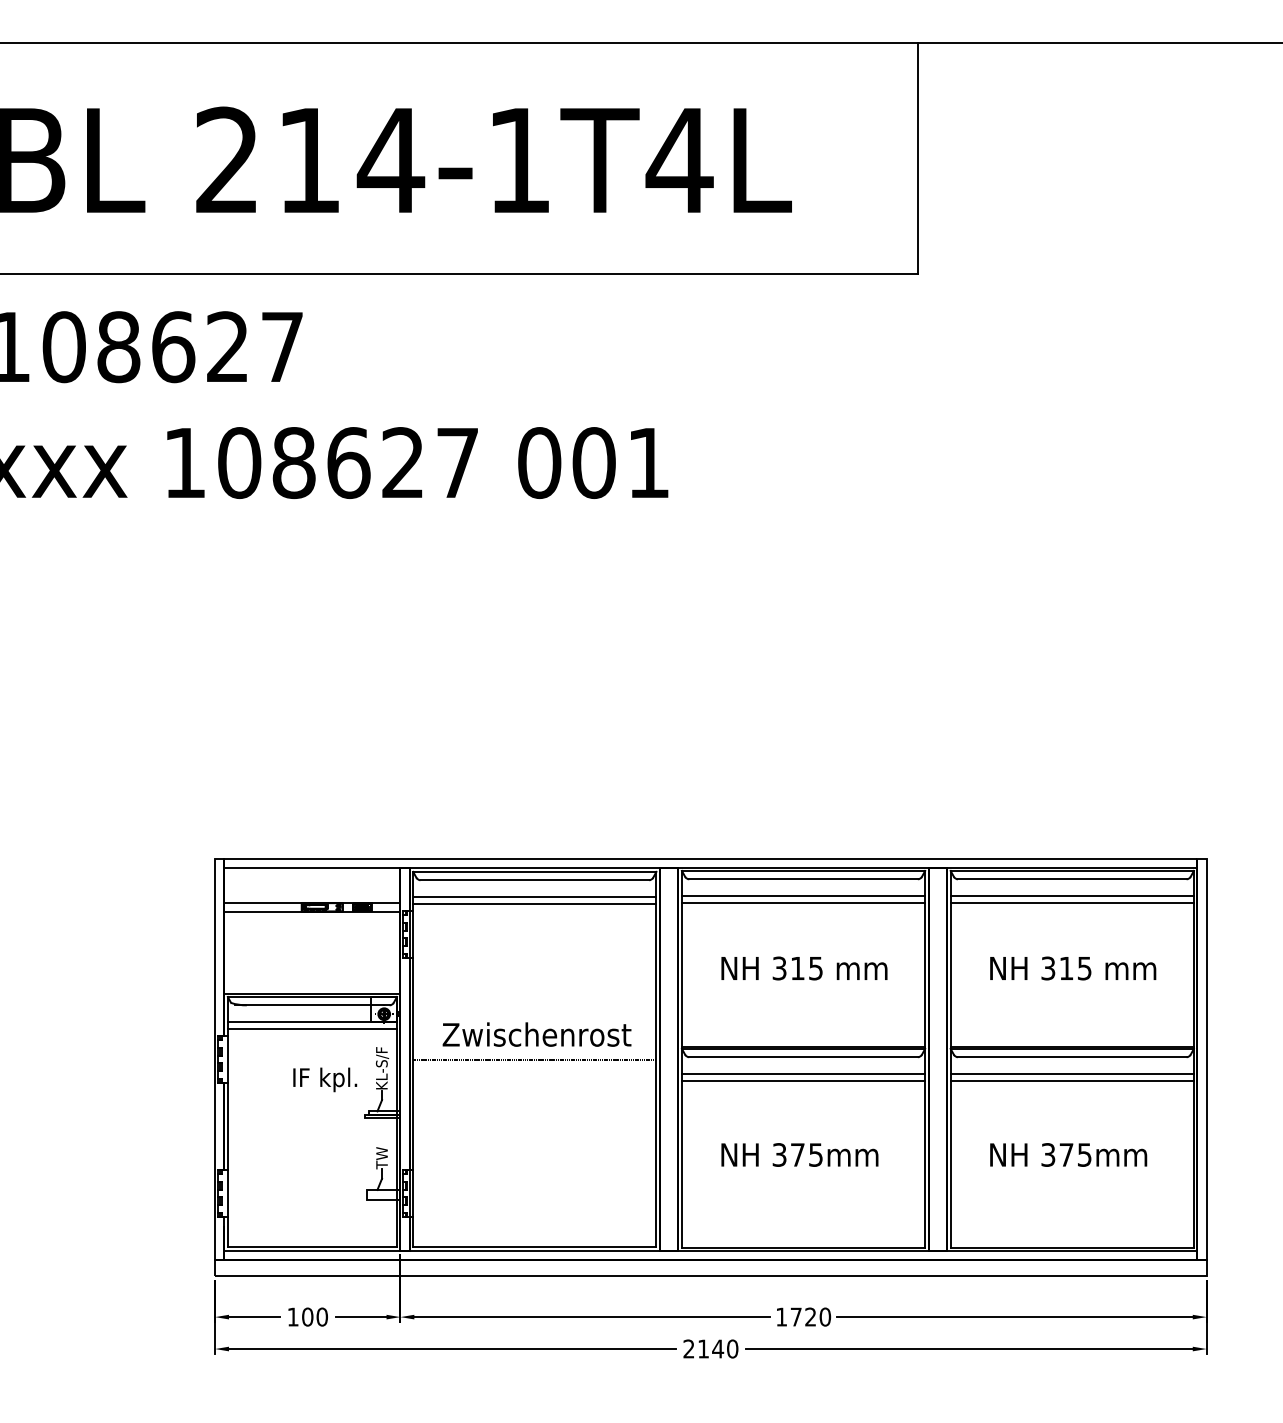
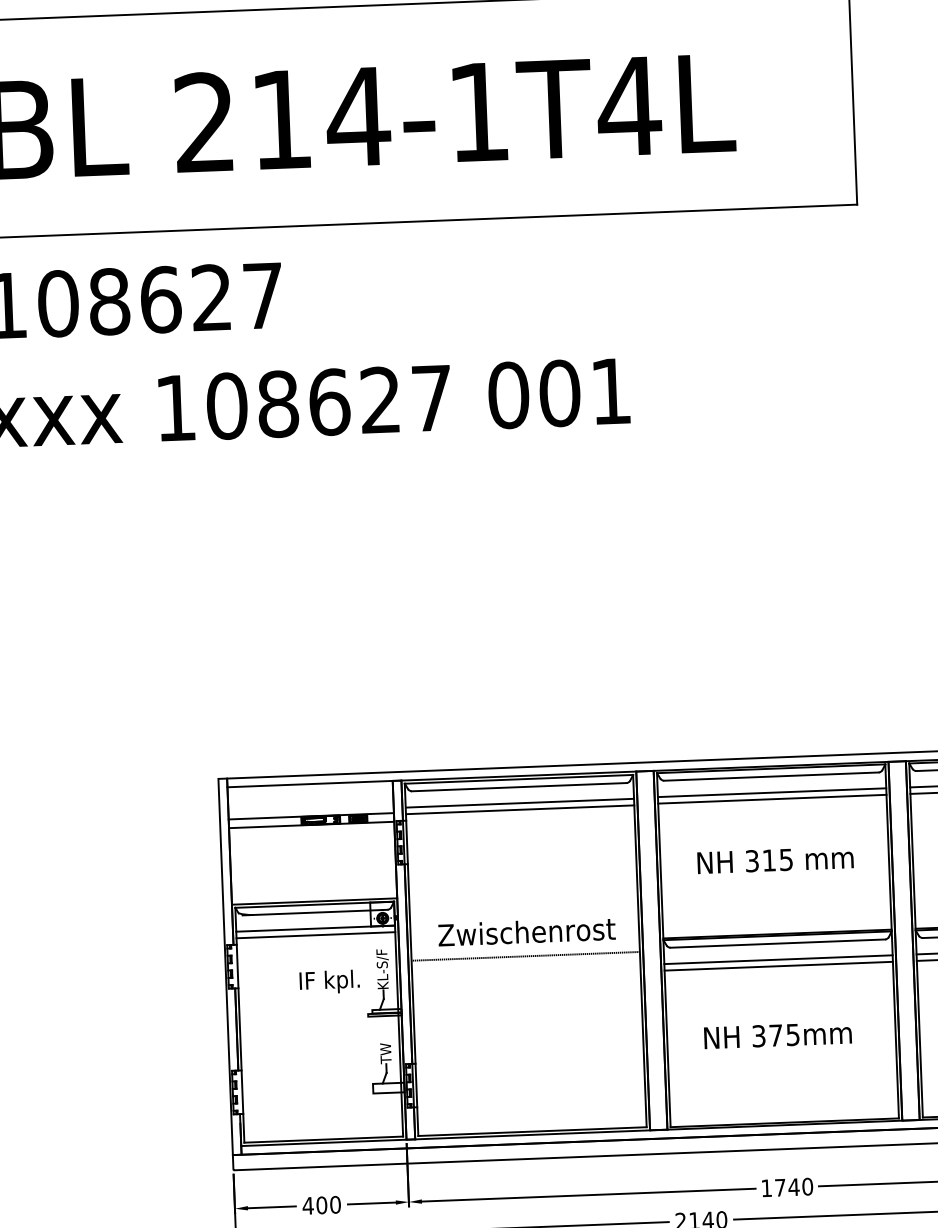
text: (293, 1316) -> (308, 1205), 100 -> 400
text: (810, 1316) -> (793, 1186), 1720 -> 1740

